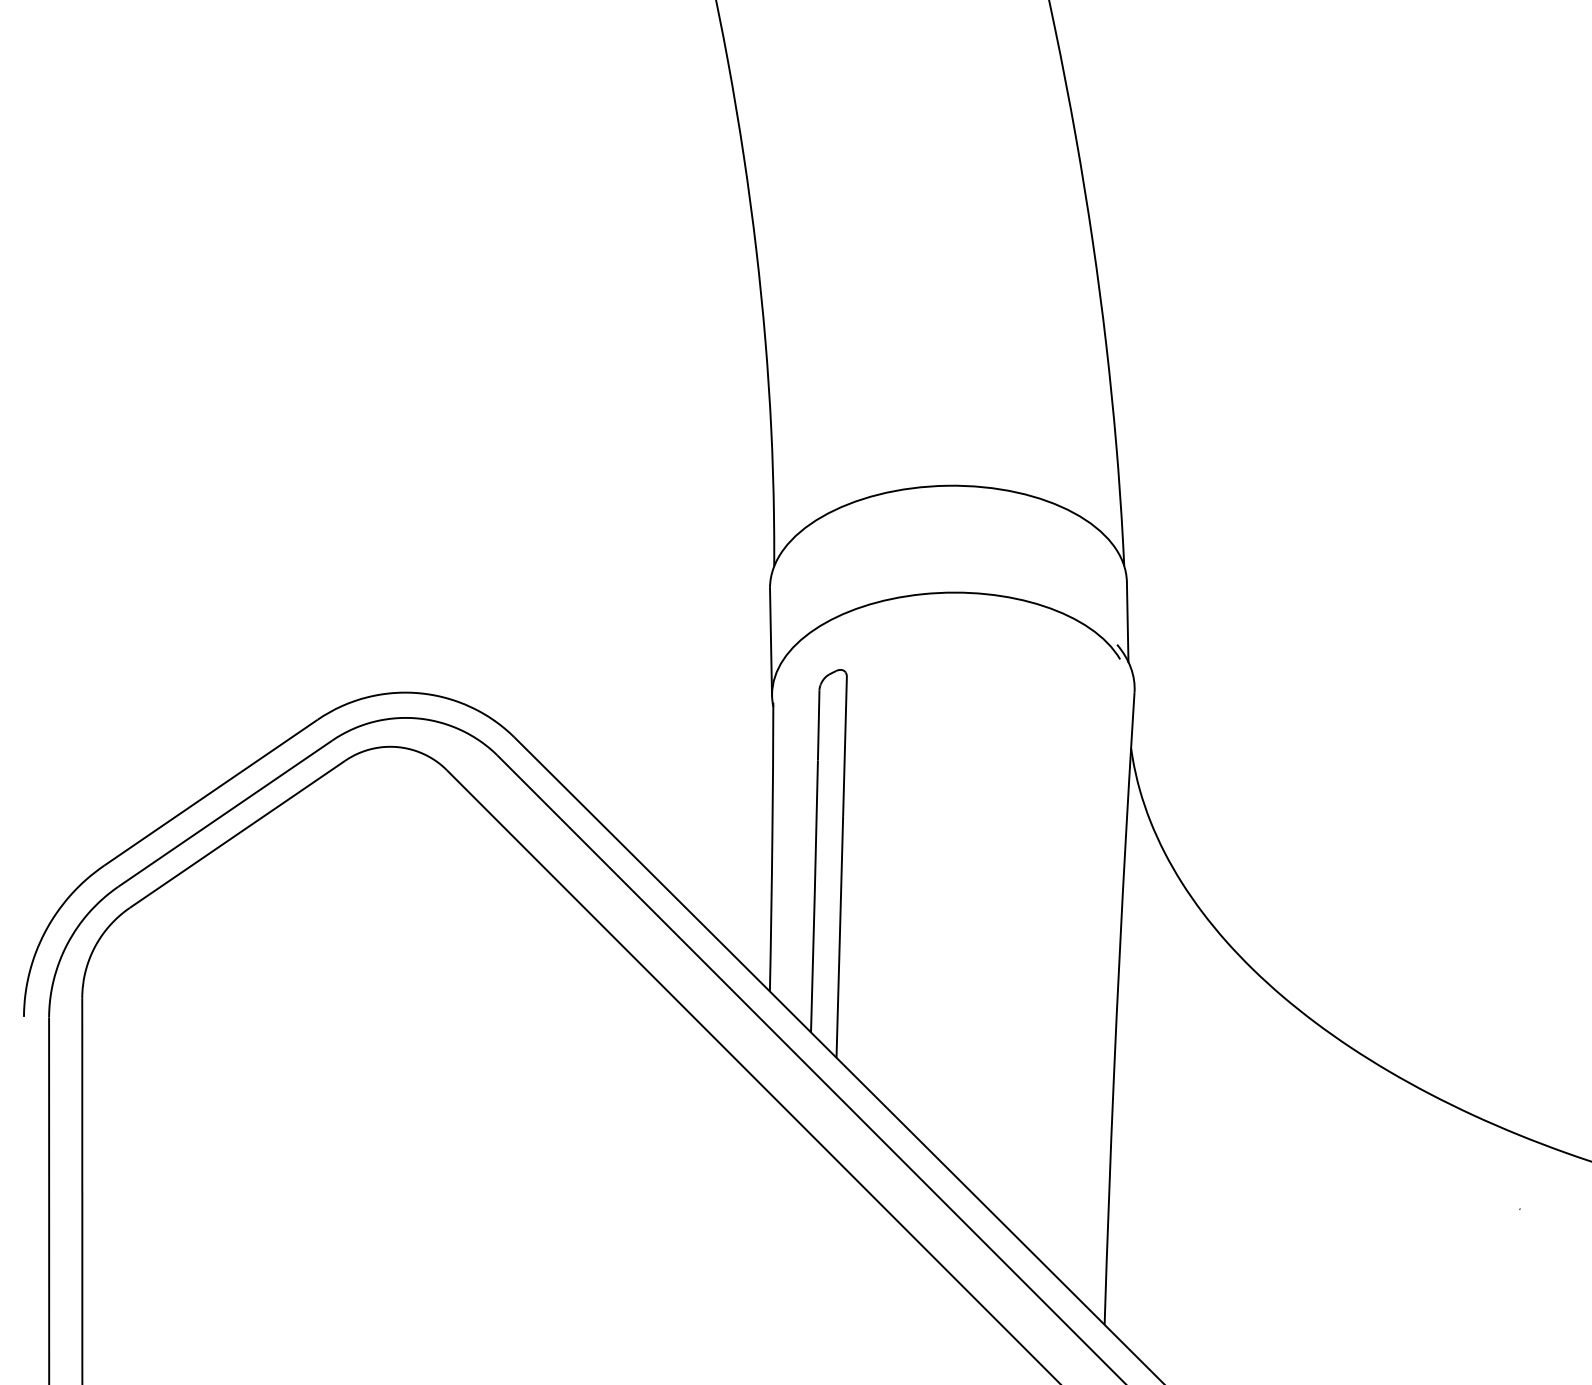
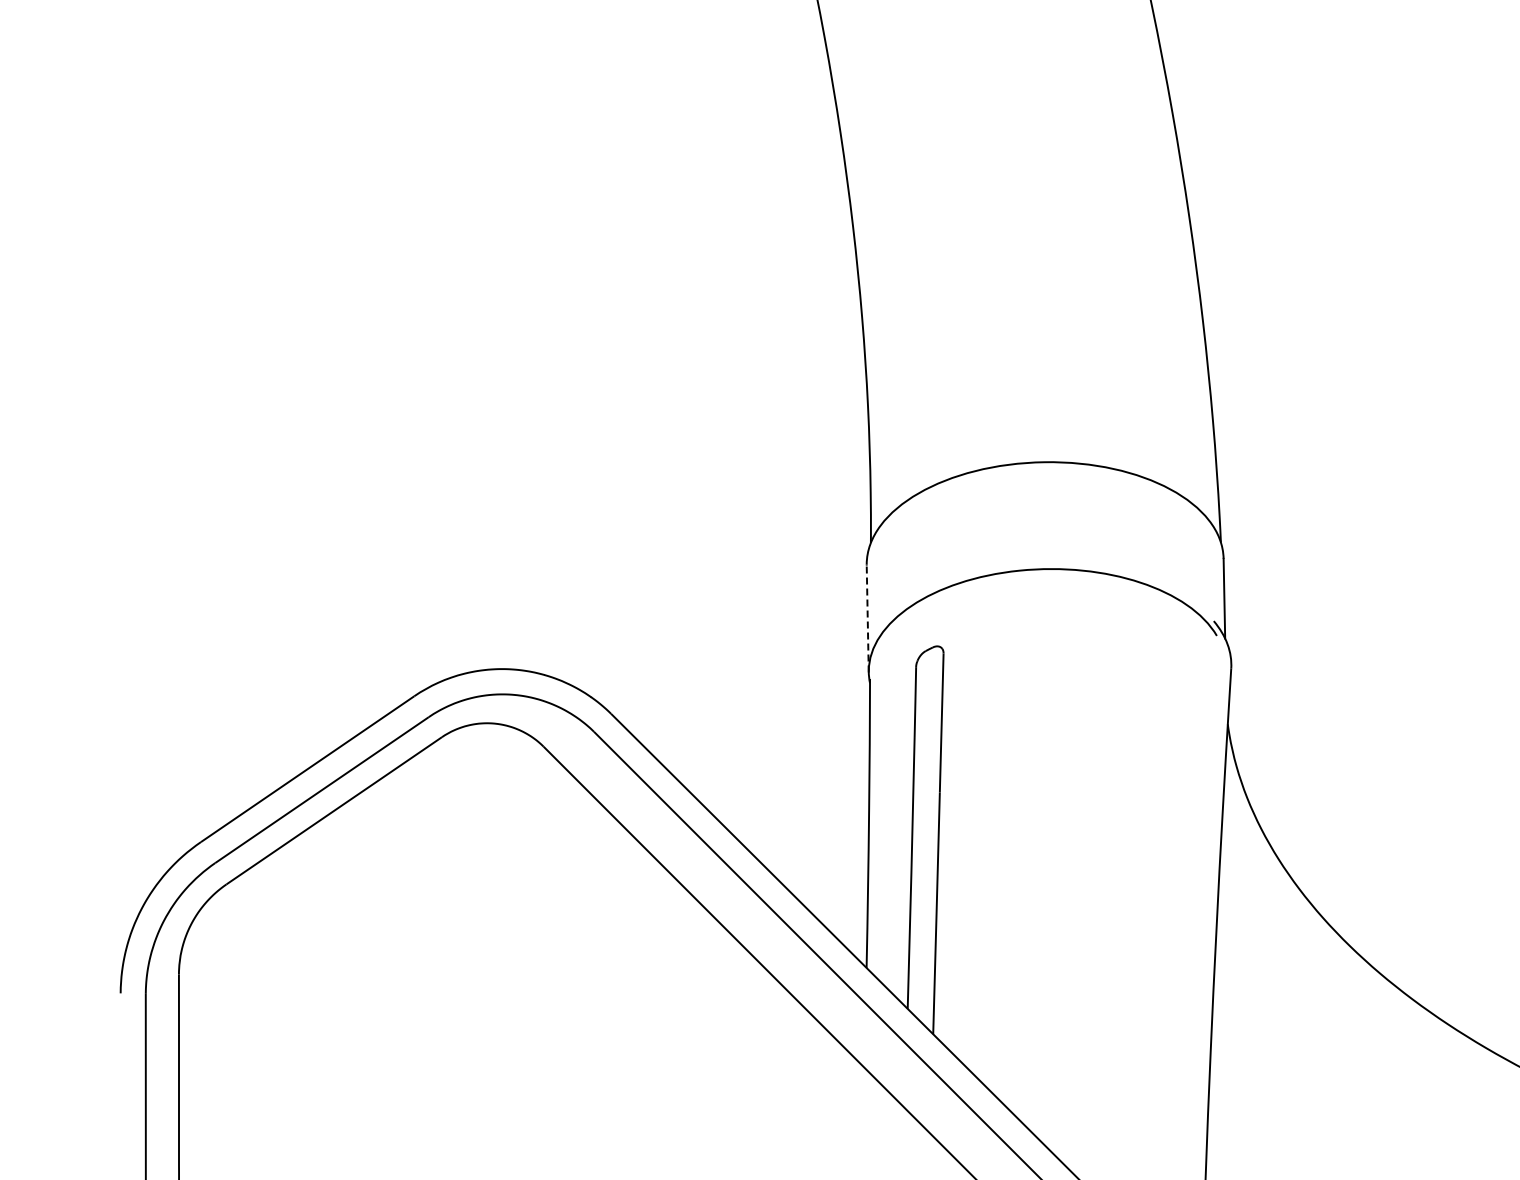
line: (771, 642) -> (868, 618), solid -> dashed

